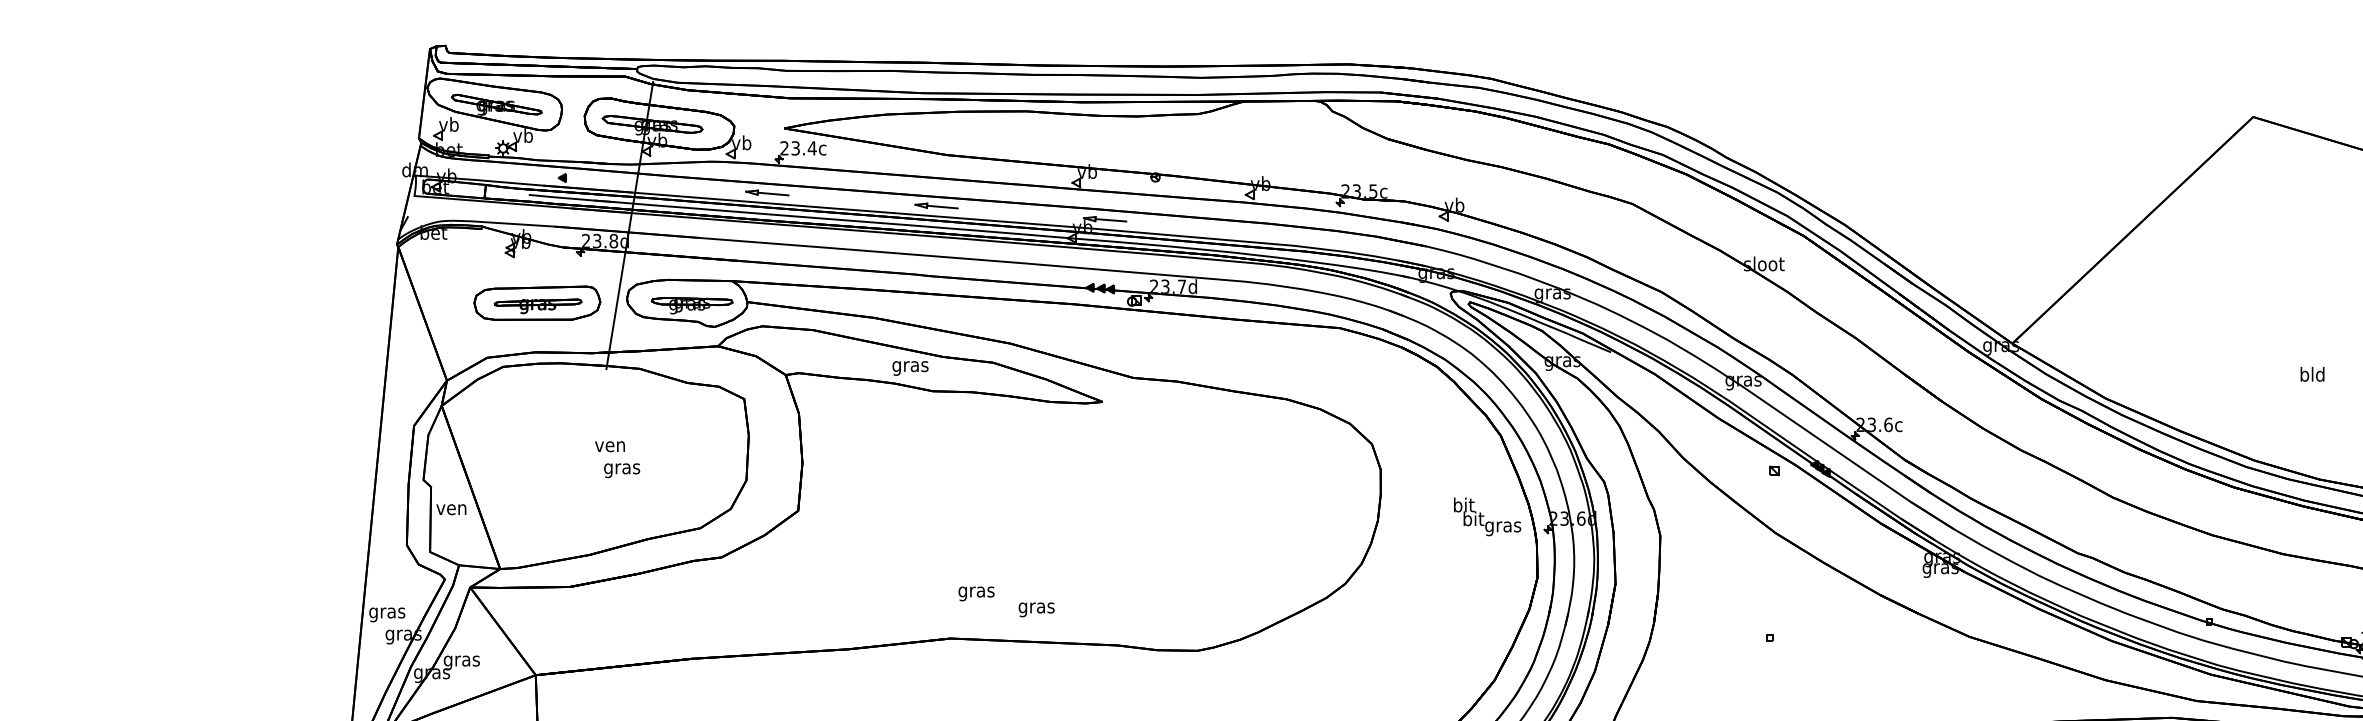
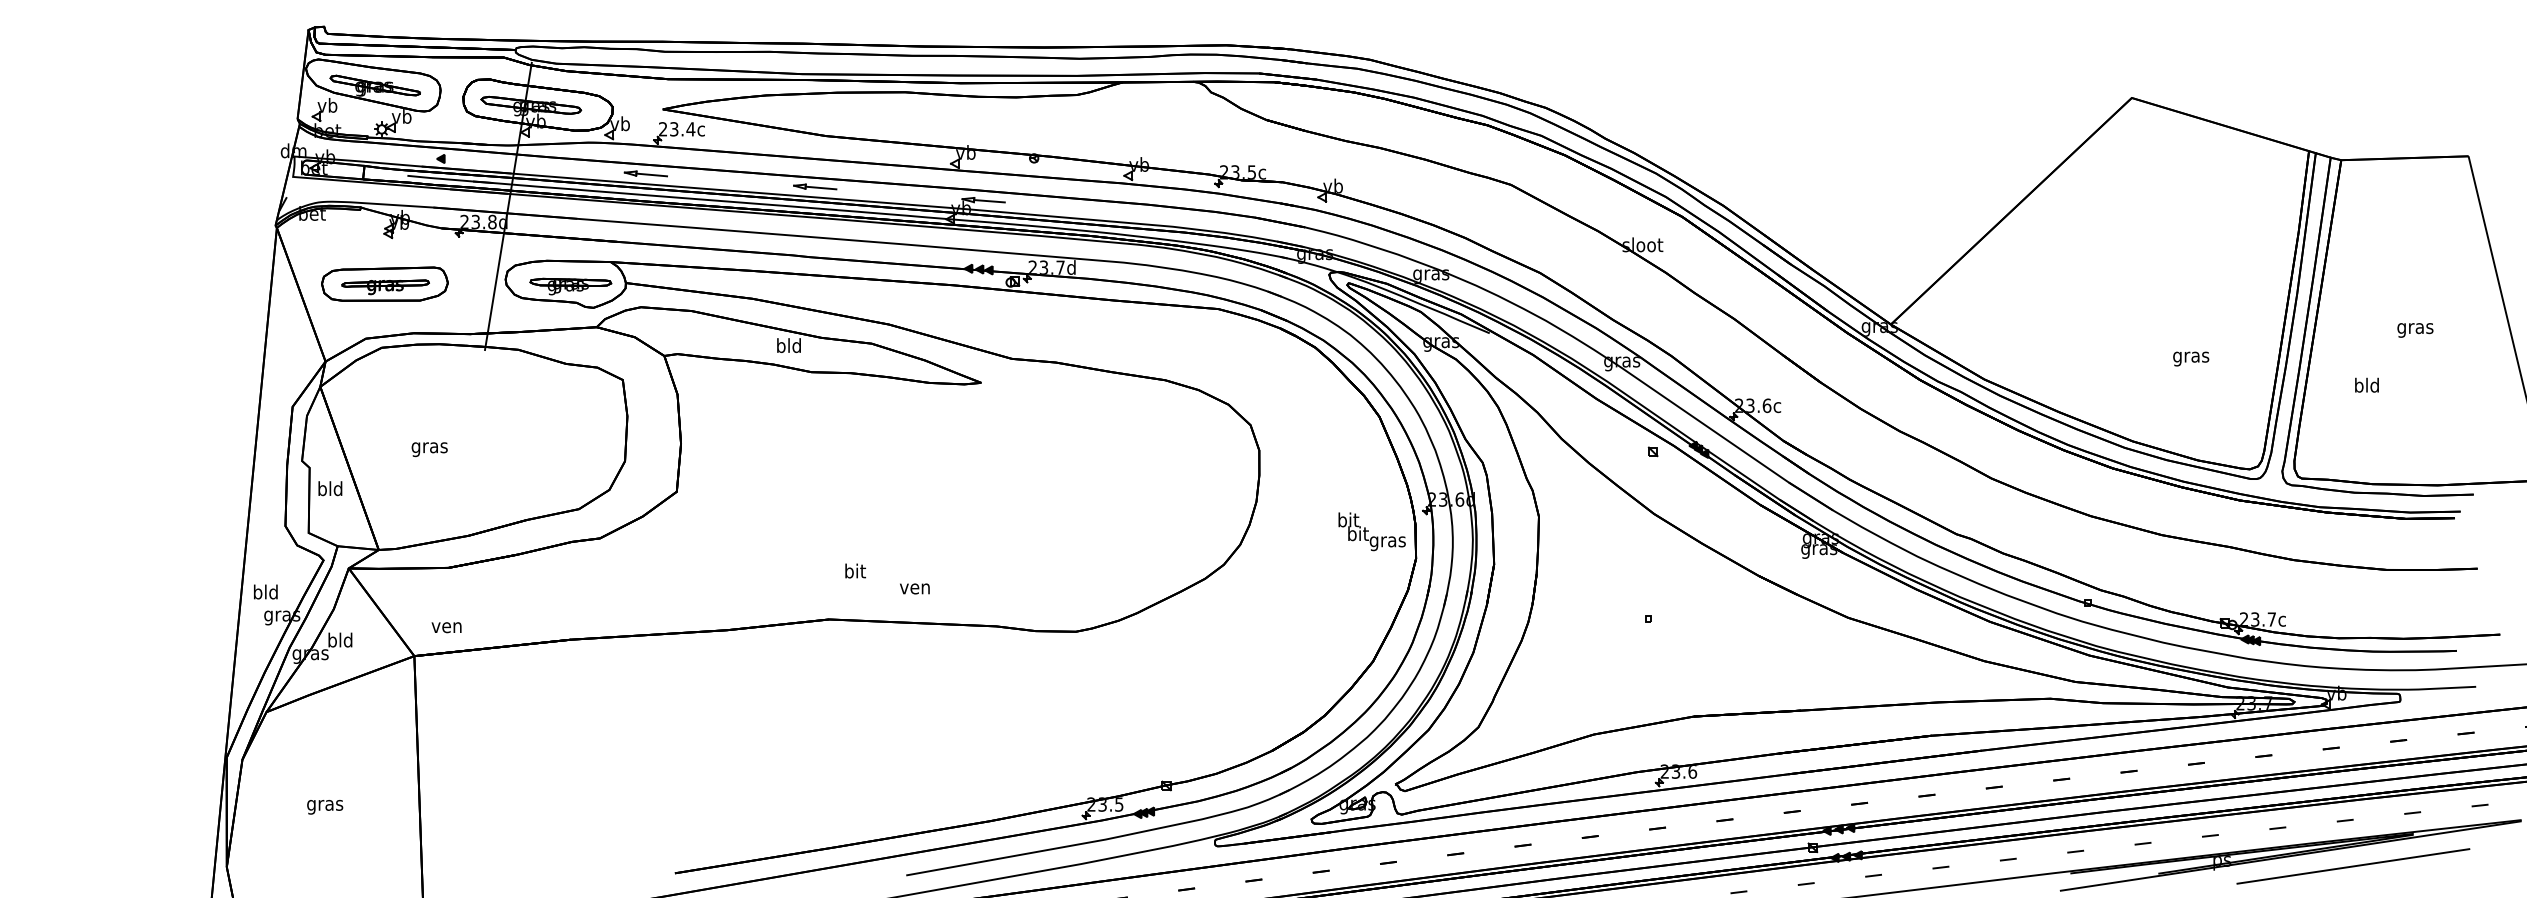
part: (536, 302) -> (384, 283), moved
text: (910, 366) -> (789, 347), gras -> bld
text: (2312, 375) -> (2191, 356), bld -> gras
text: (609, 446) -> (446, 627), moved
text: (621, 470) -> (429, 449), moved
text: (450, 507) -> (329, 488), ven -> bld
text: (1486, 516) -> (1371, 531), moved
text: (976, 591) -> (855, 572), gras -> bit
text: (1036, 609) -> (915, 590), gras -> ven
text: (386, 612) -> (265, 593), gras -> bld
text: (461, 660) -> (340, 641), gras -> bld

